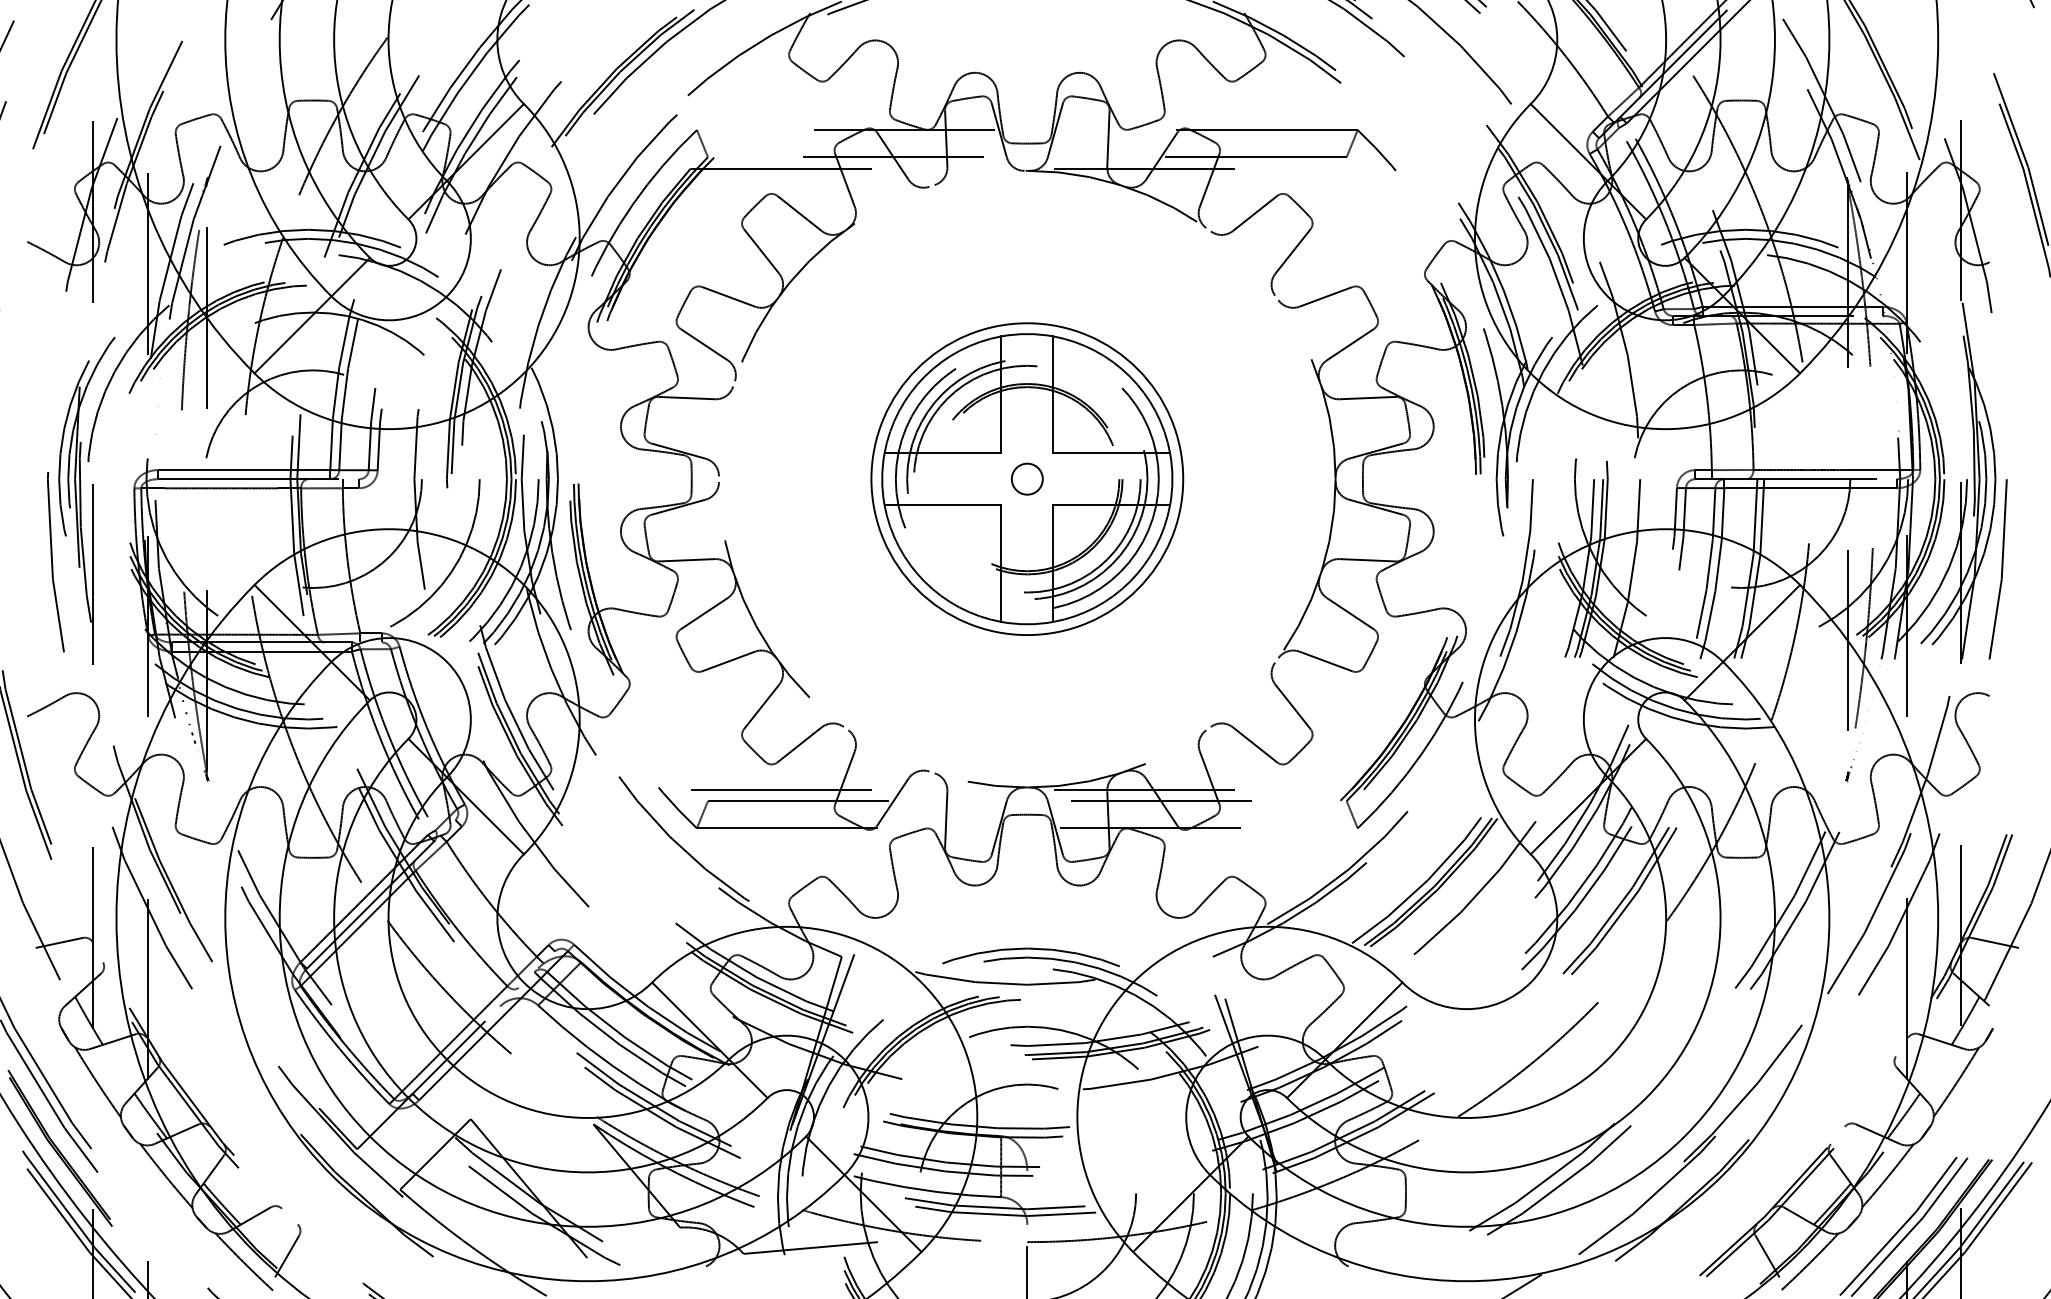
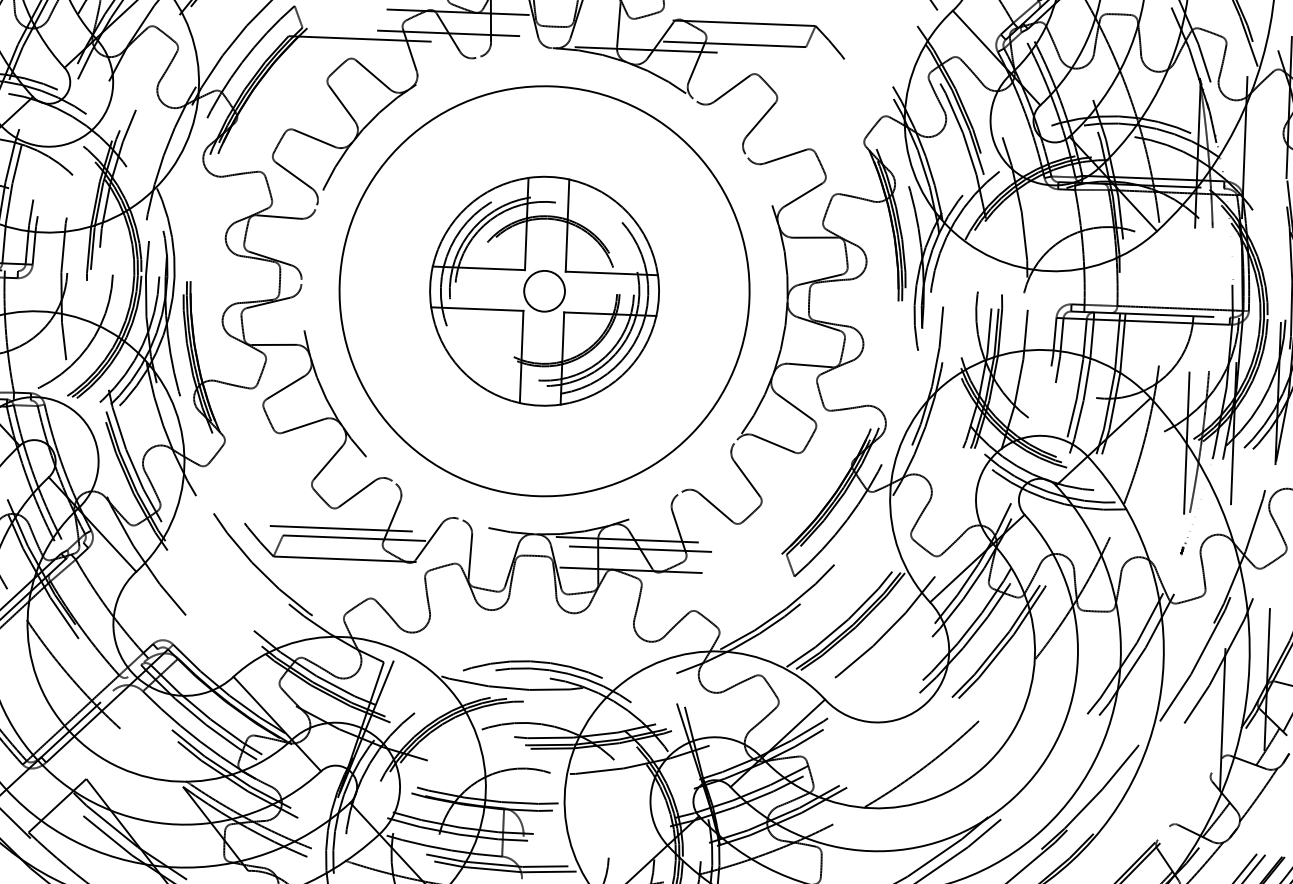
circle: (1027, 479) -> (544, 291), size x1.67
circle: (1027, 479) -> (544, 291), size x1.67

